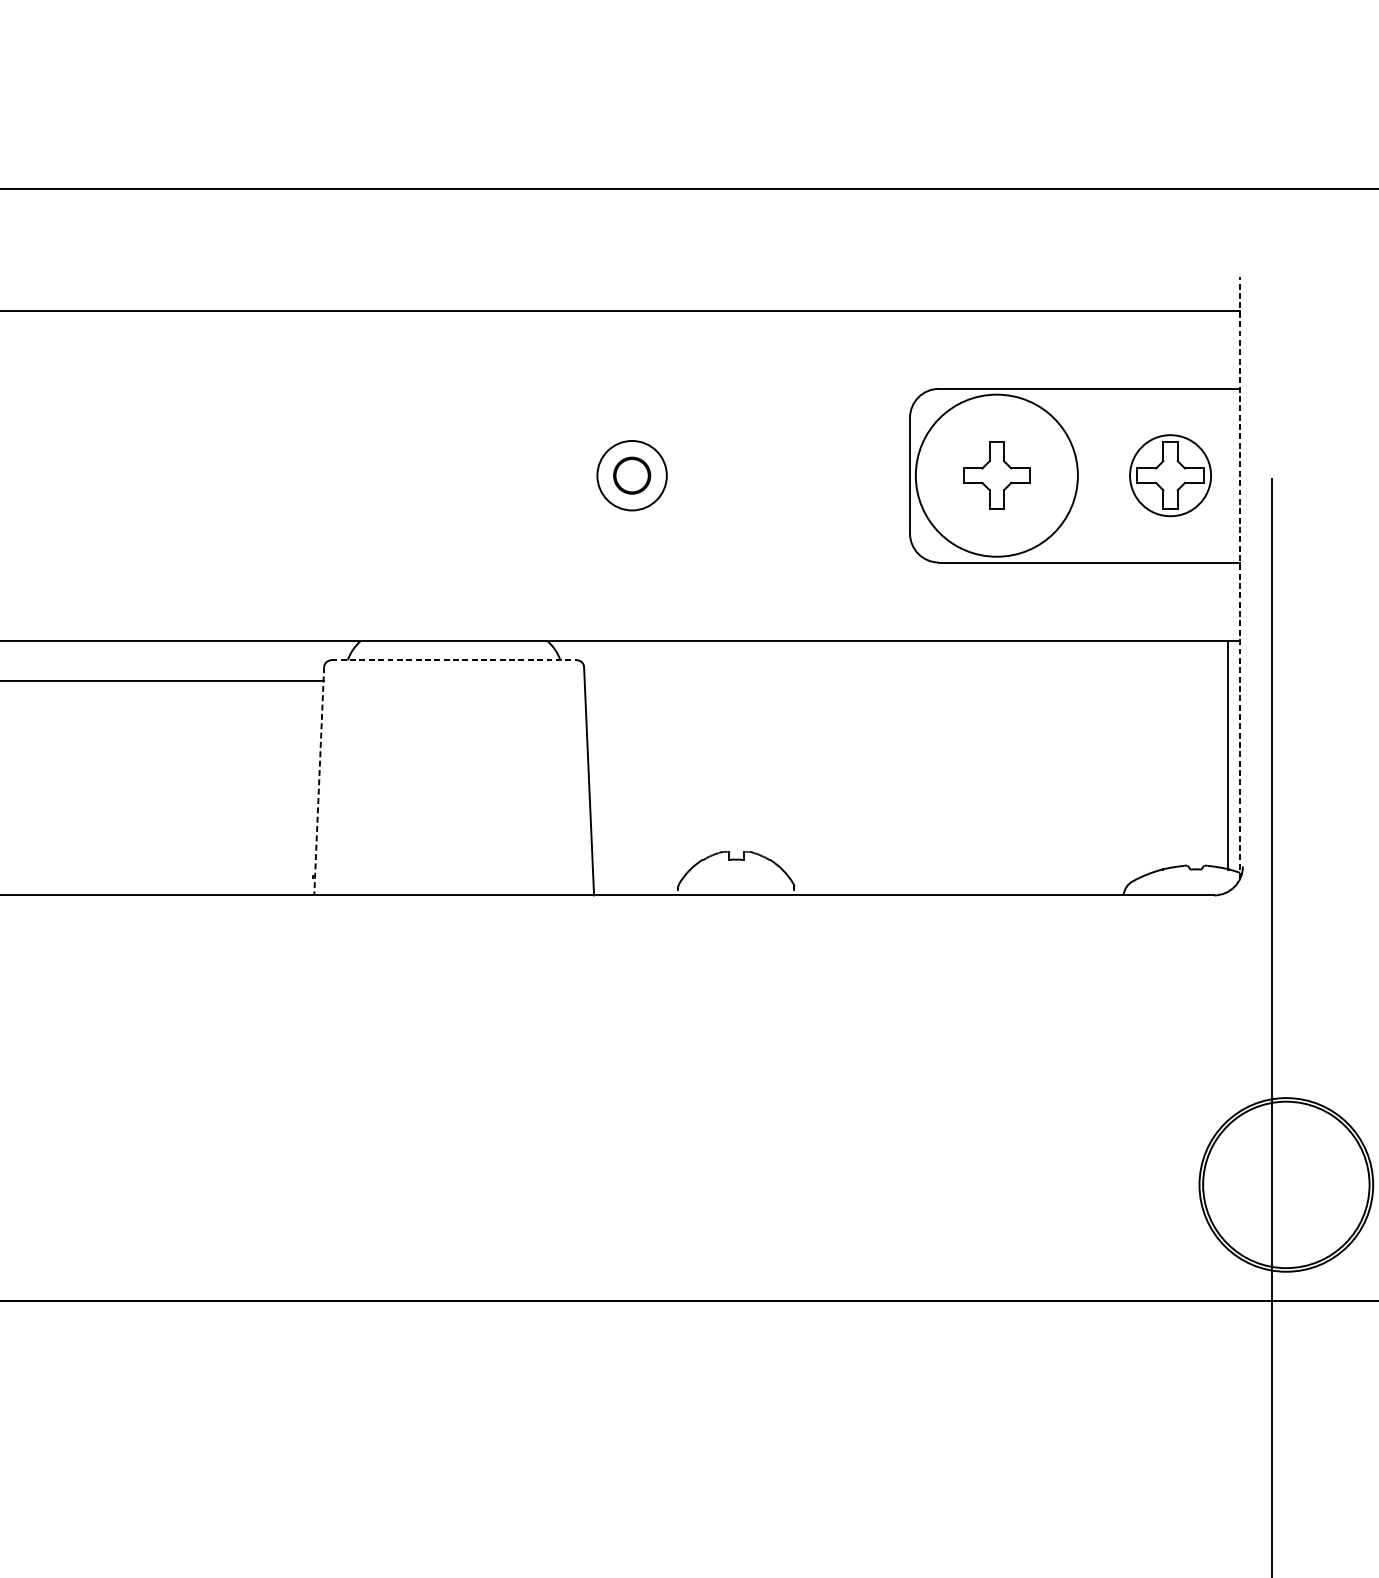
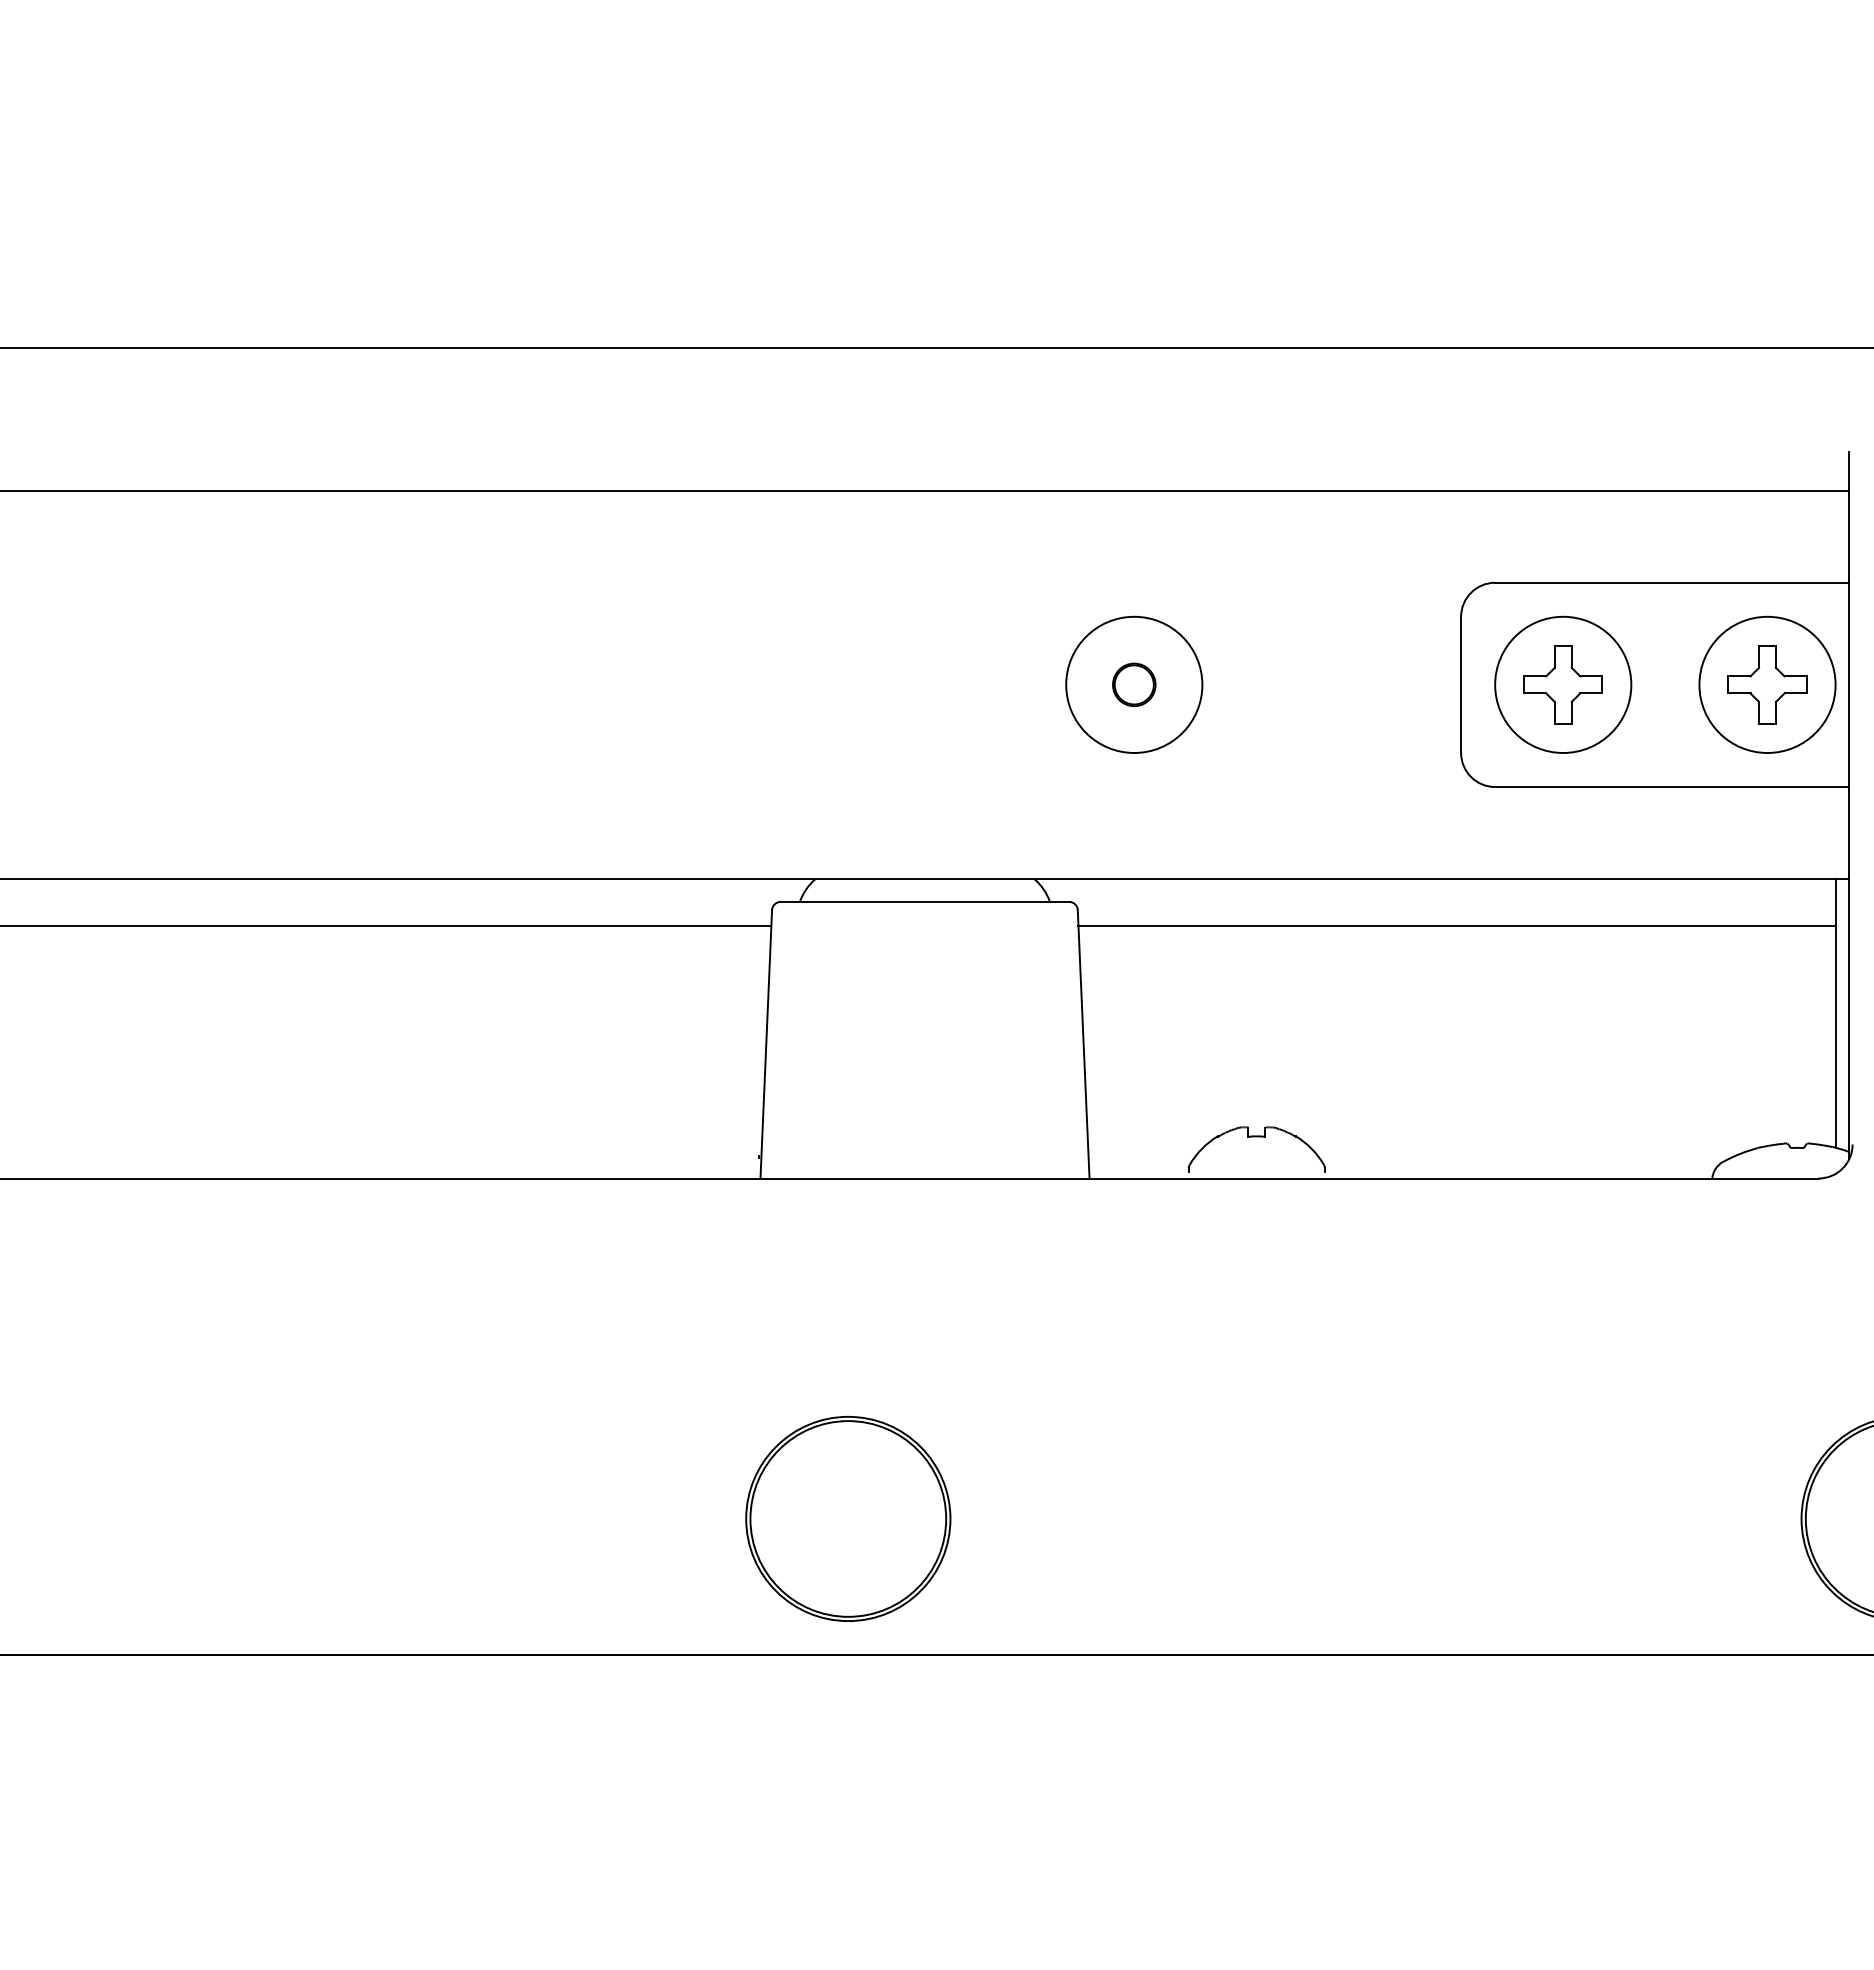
circle: (632, 475) -> (1134, 684), size x1.67
circle: (997, 475) -> (1563, 684), size x0.71
circle: (1170, 475) -> (1767, 684), size x1.43
line: (1240, 578) -> (1849, 805), dashed -> solid
line: (454, 659) -> (925, 901), dashed -> solid
line: (906, 680) -> (1456, 925), added
line: (319, 781) -> (766, 1044), dashed -> solid
part: (389, 1184) -> (848, 1518), added

